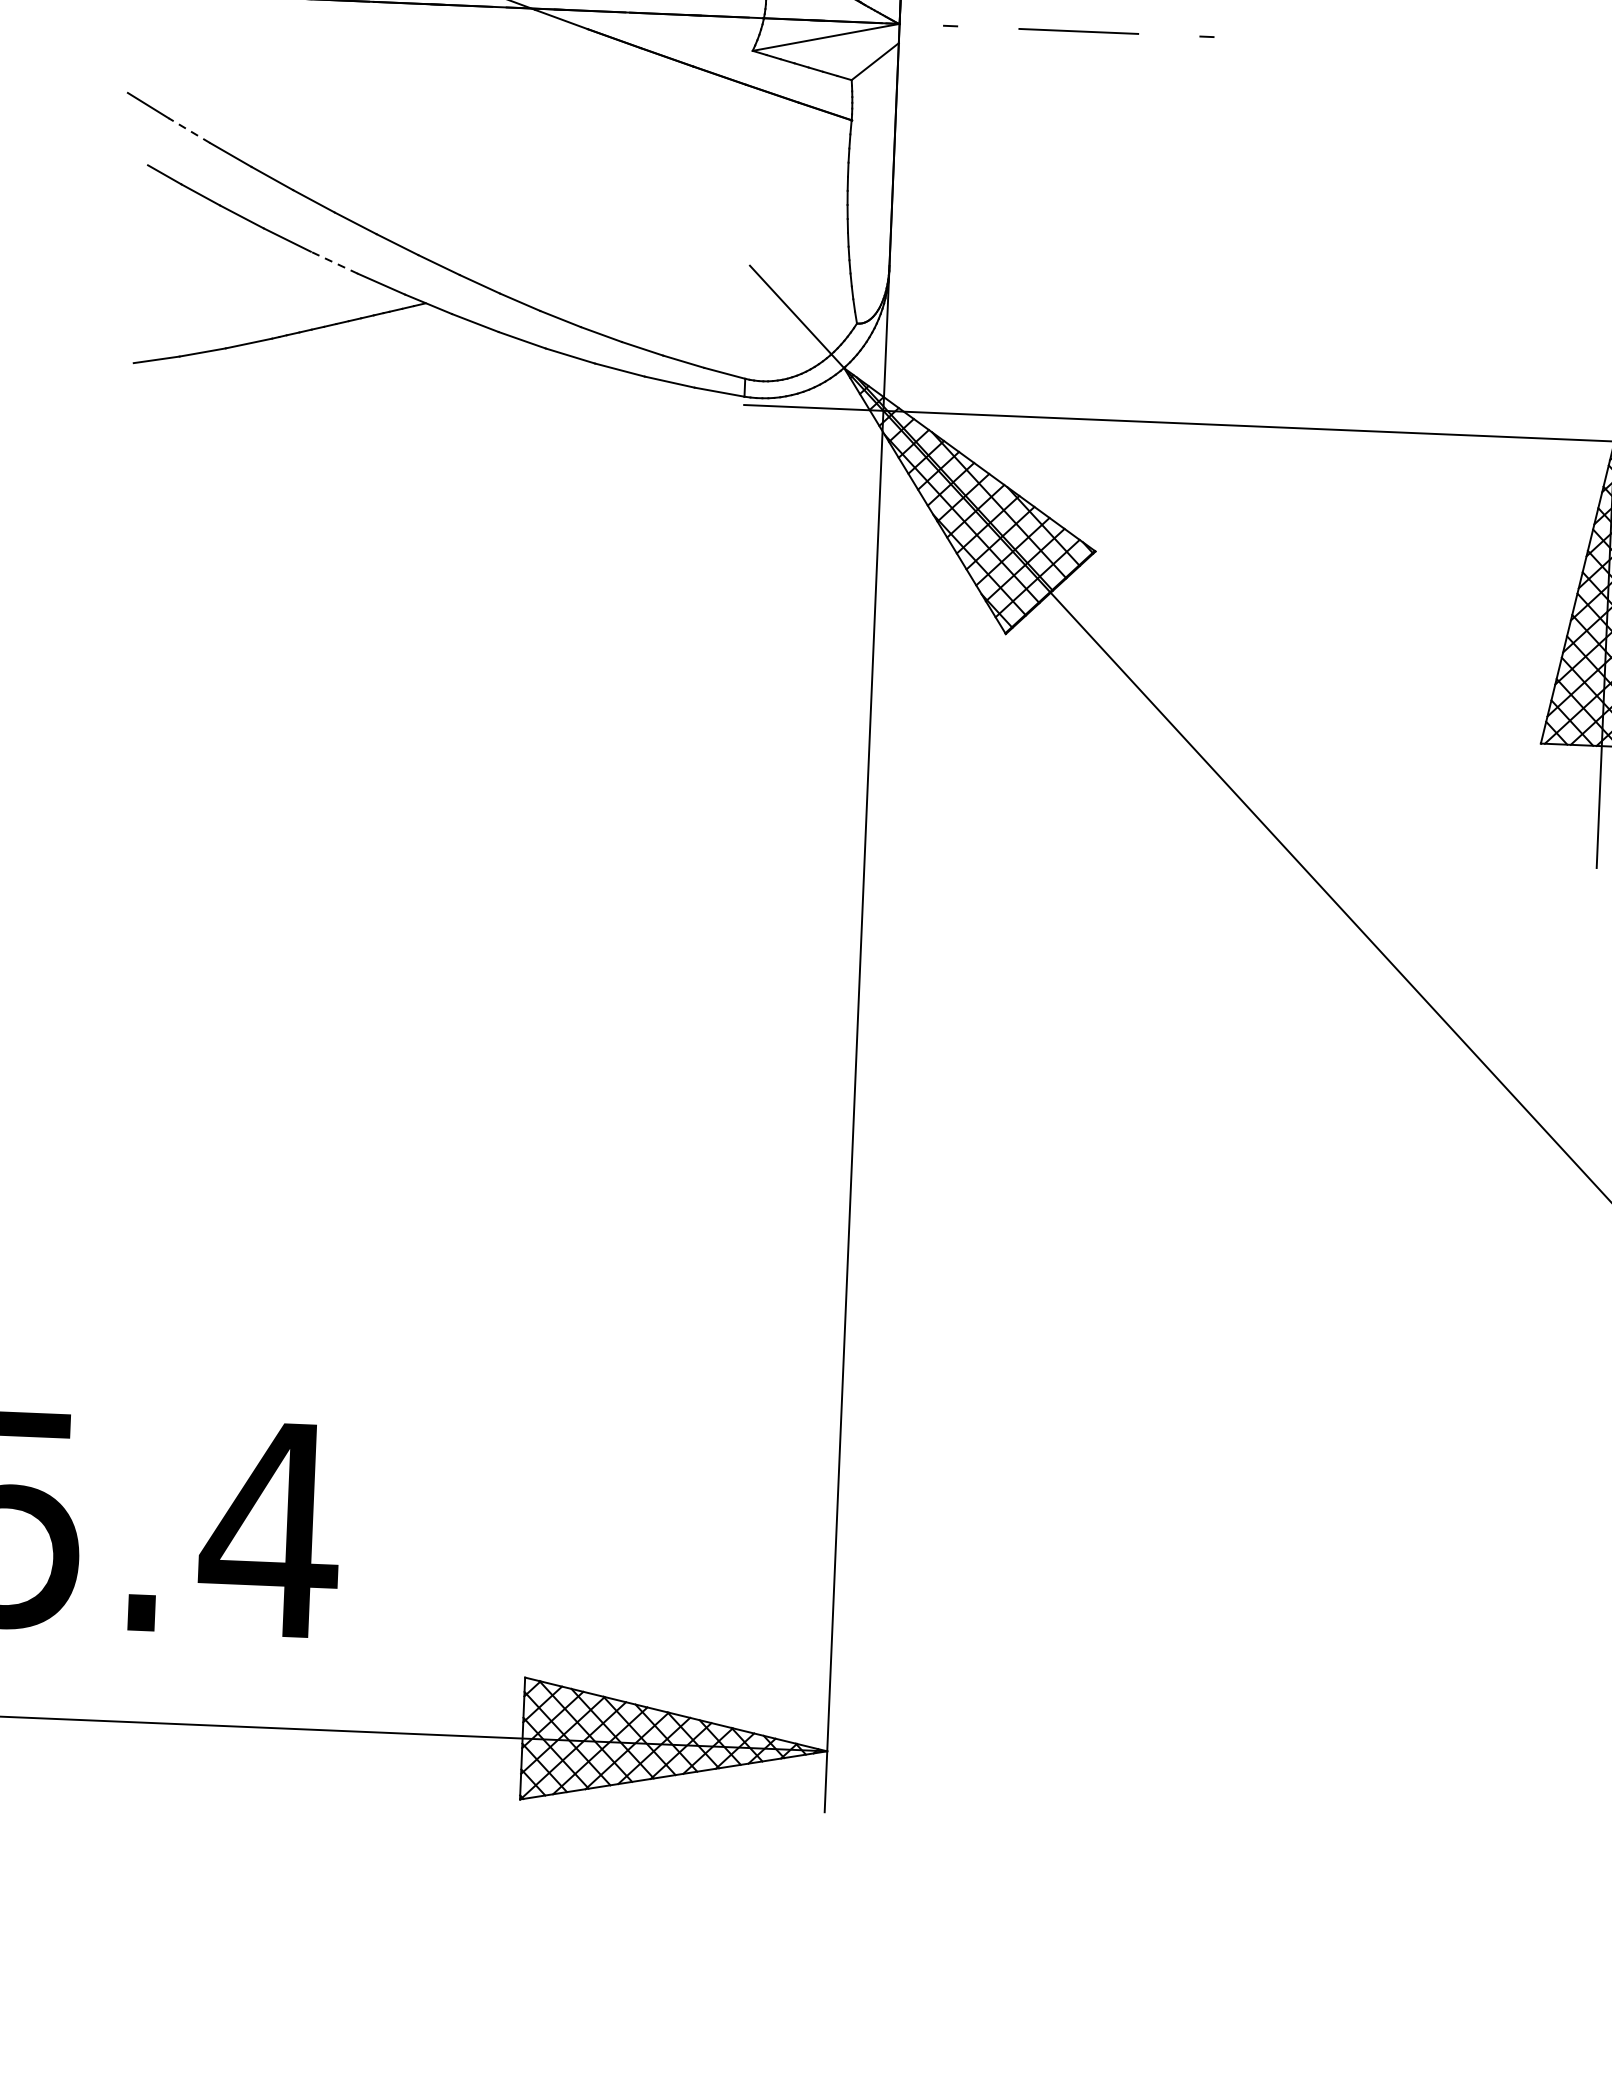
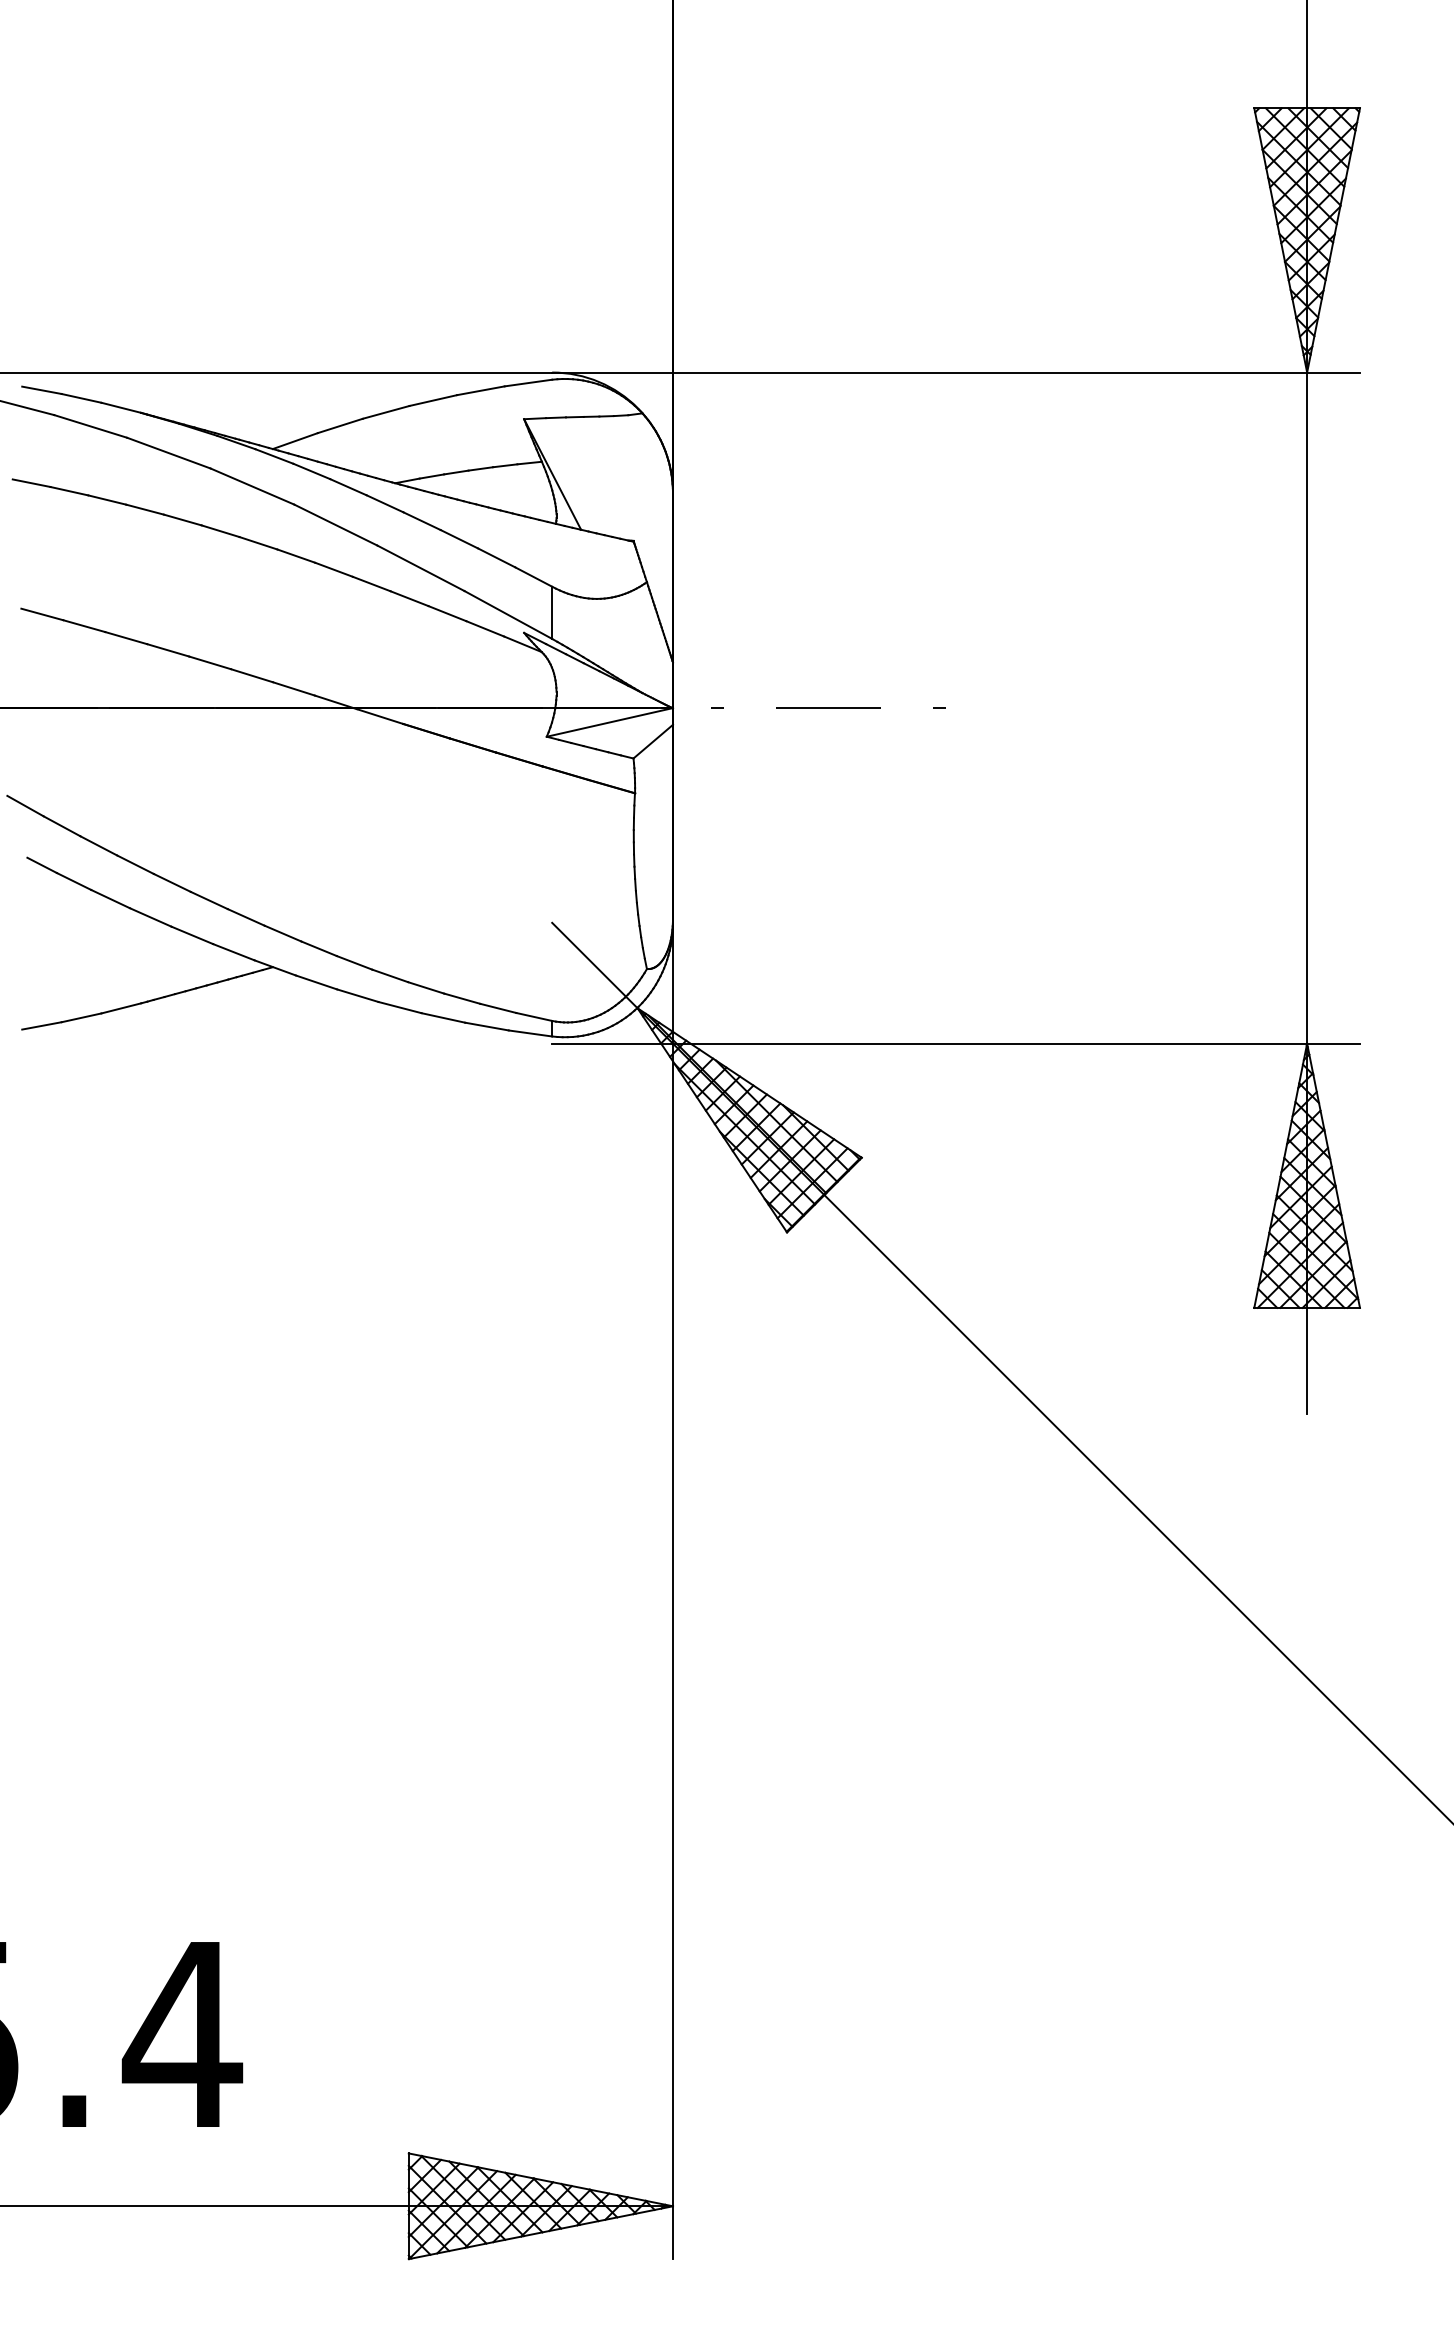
line: (190, 130) -> (62, 826), dashed -> solid
line: (334, 262) -> (192, 935), dashed -> solid

